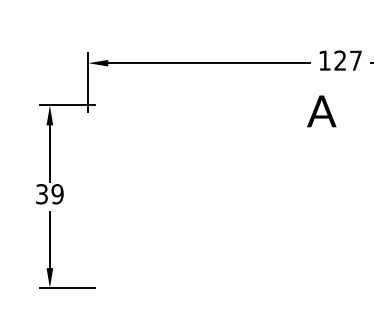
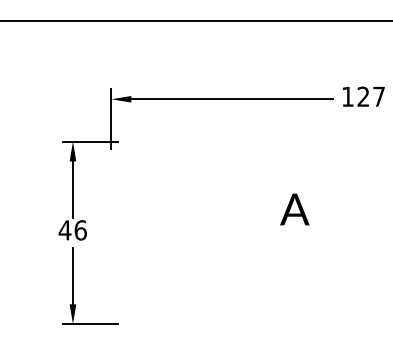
text: (321, 111) -> (294, 209), moved
text: (49, 194) -> (72, 230), 39 -> 46

